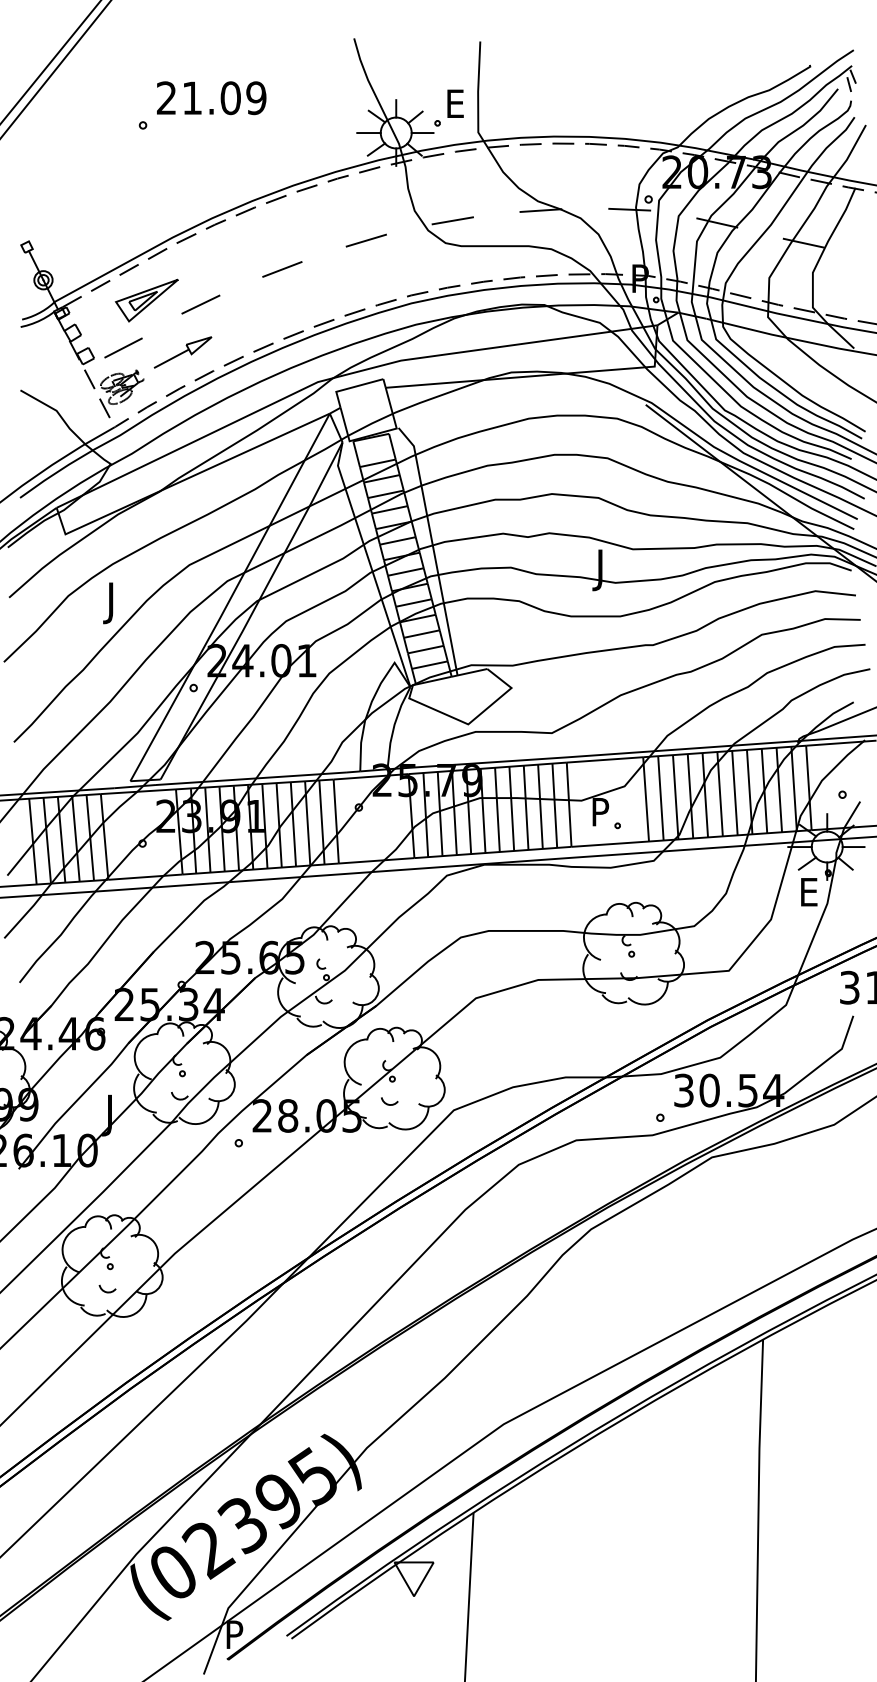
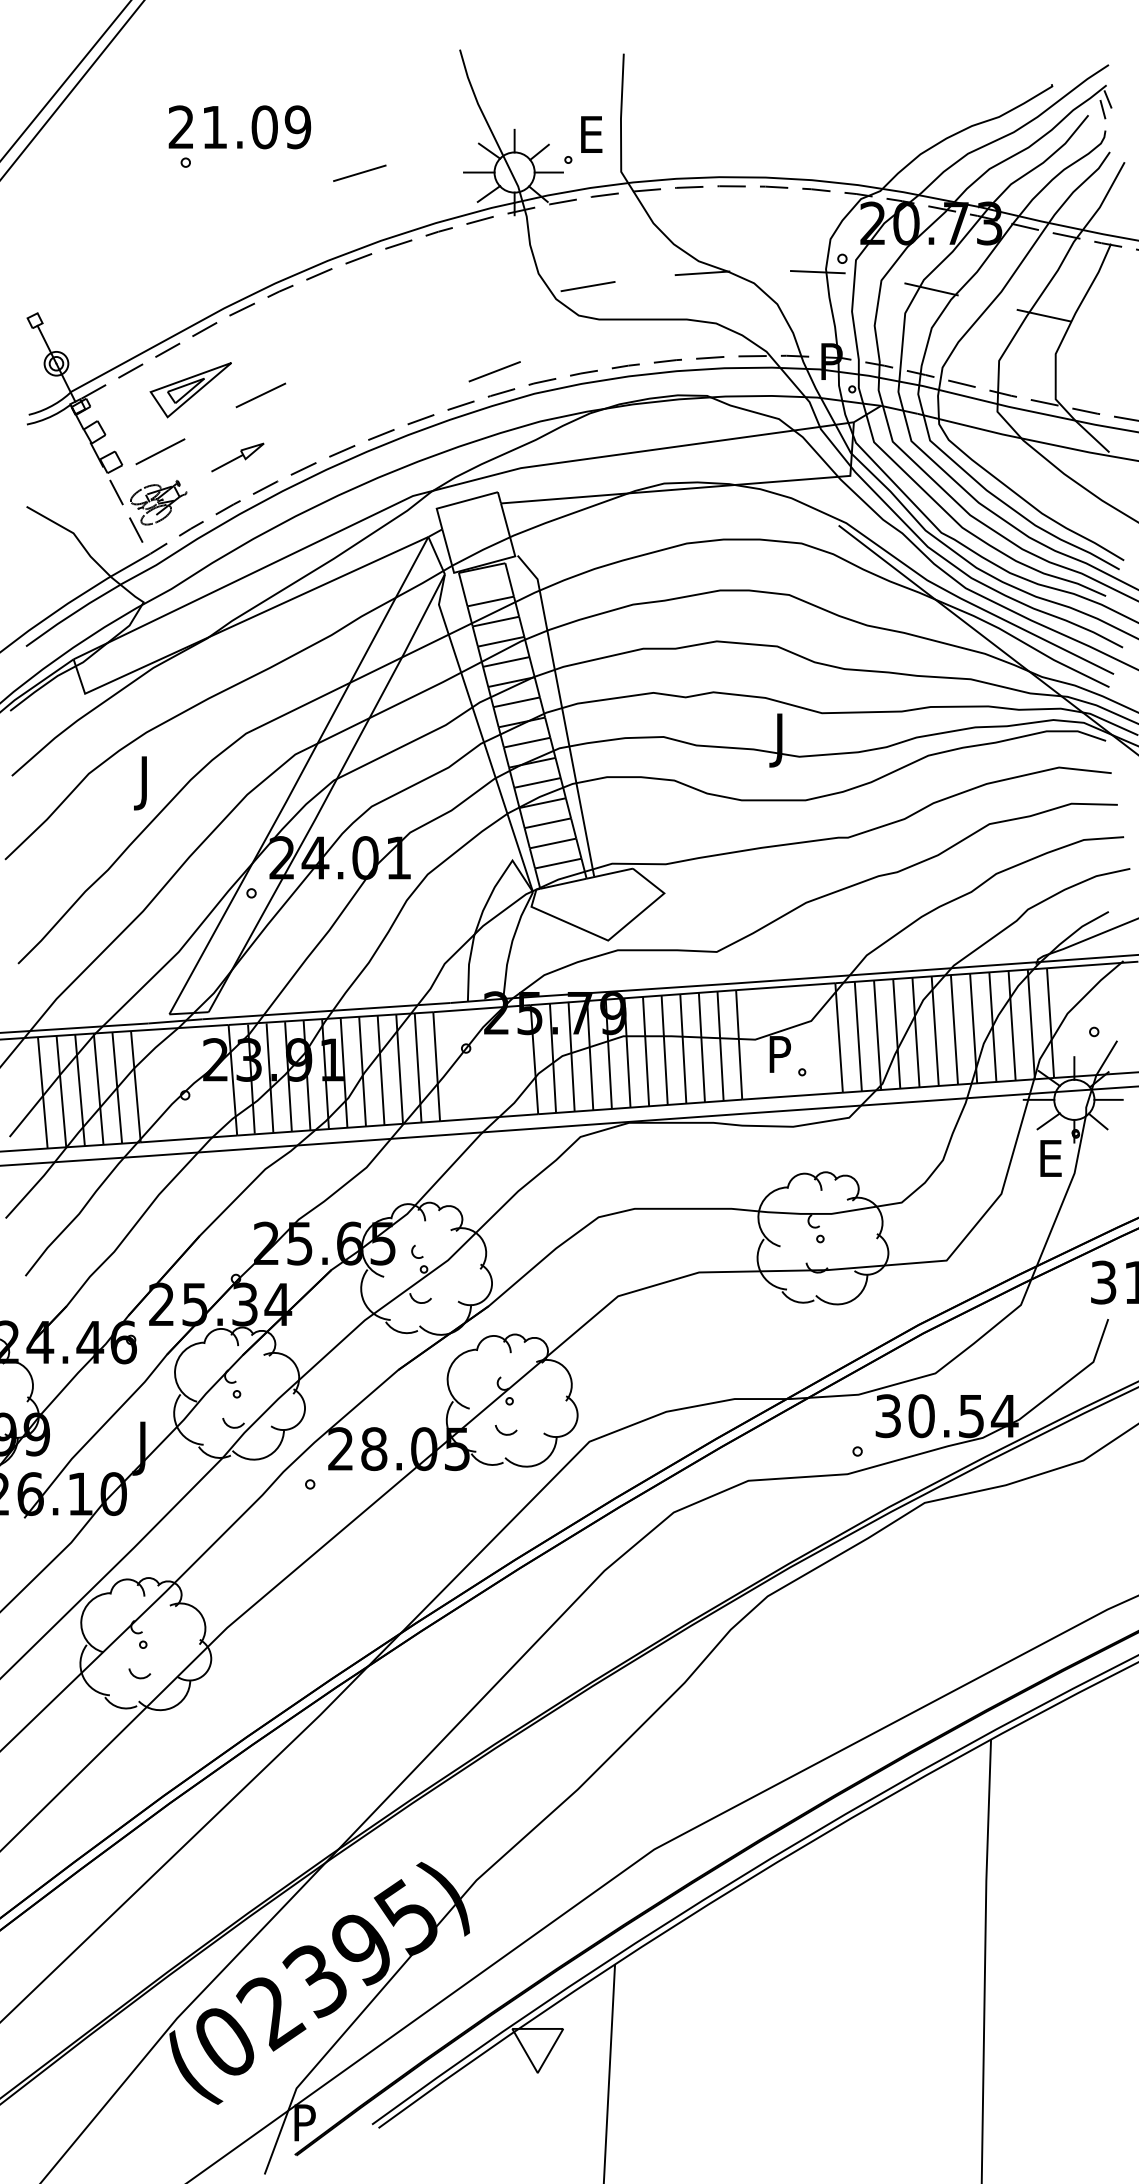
text: (211, 98) -> (239, 127), moved
line: (366, 240) -> (359, 172), moved
line: (282, 269) -> (494, 371), moved
part: (182, 352) -> (237, 457), size x0.7

